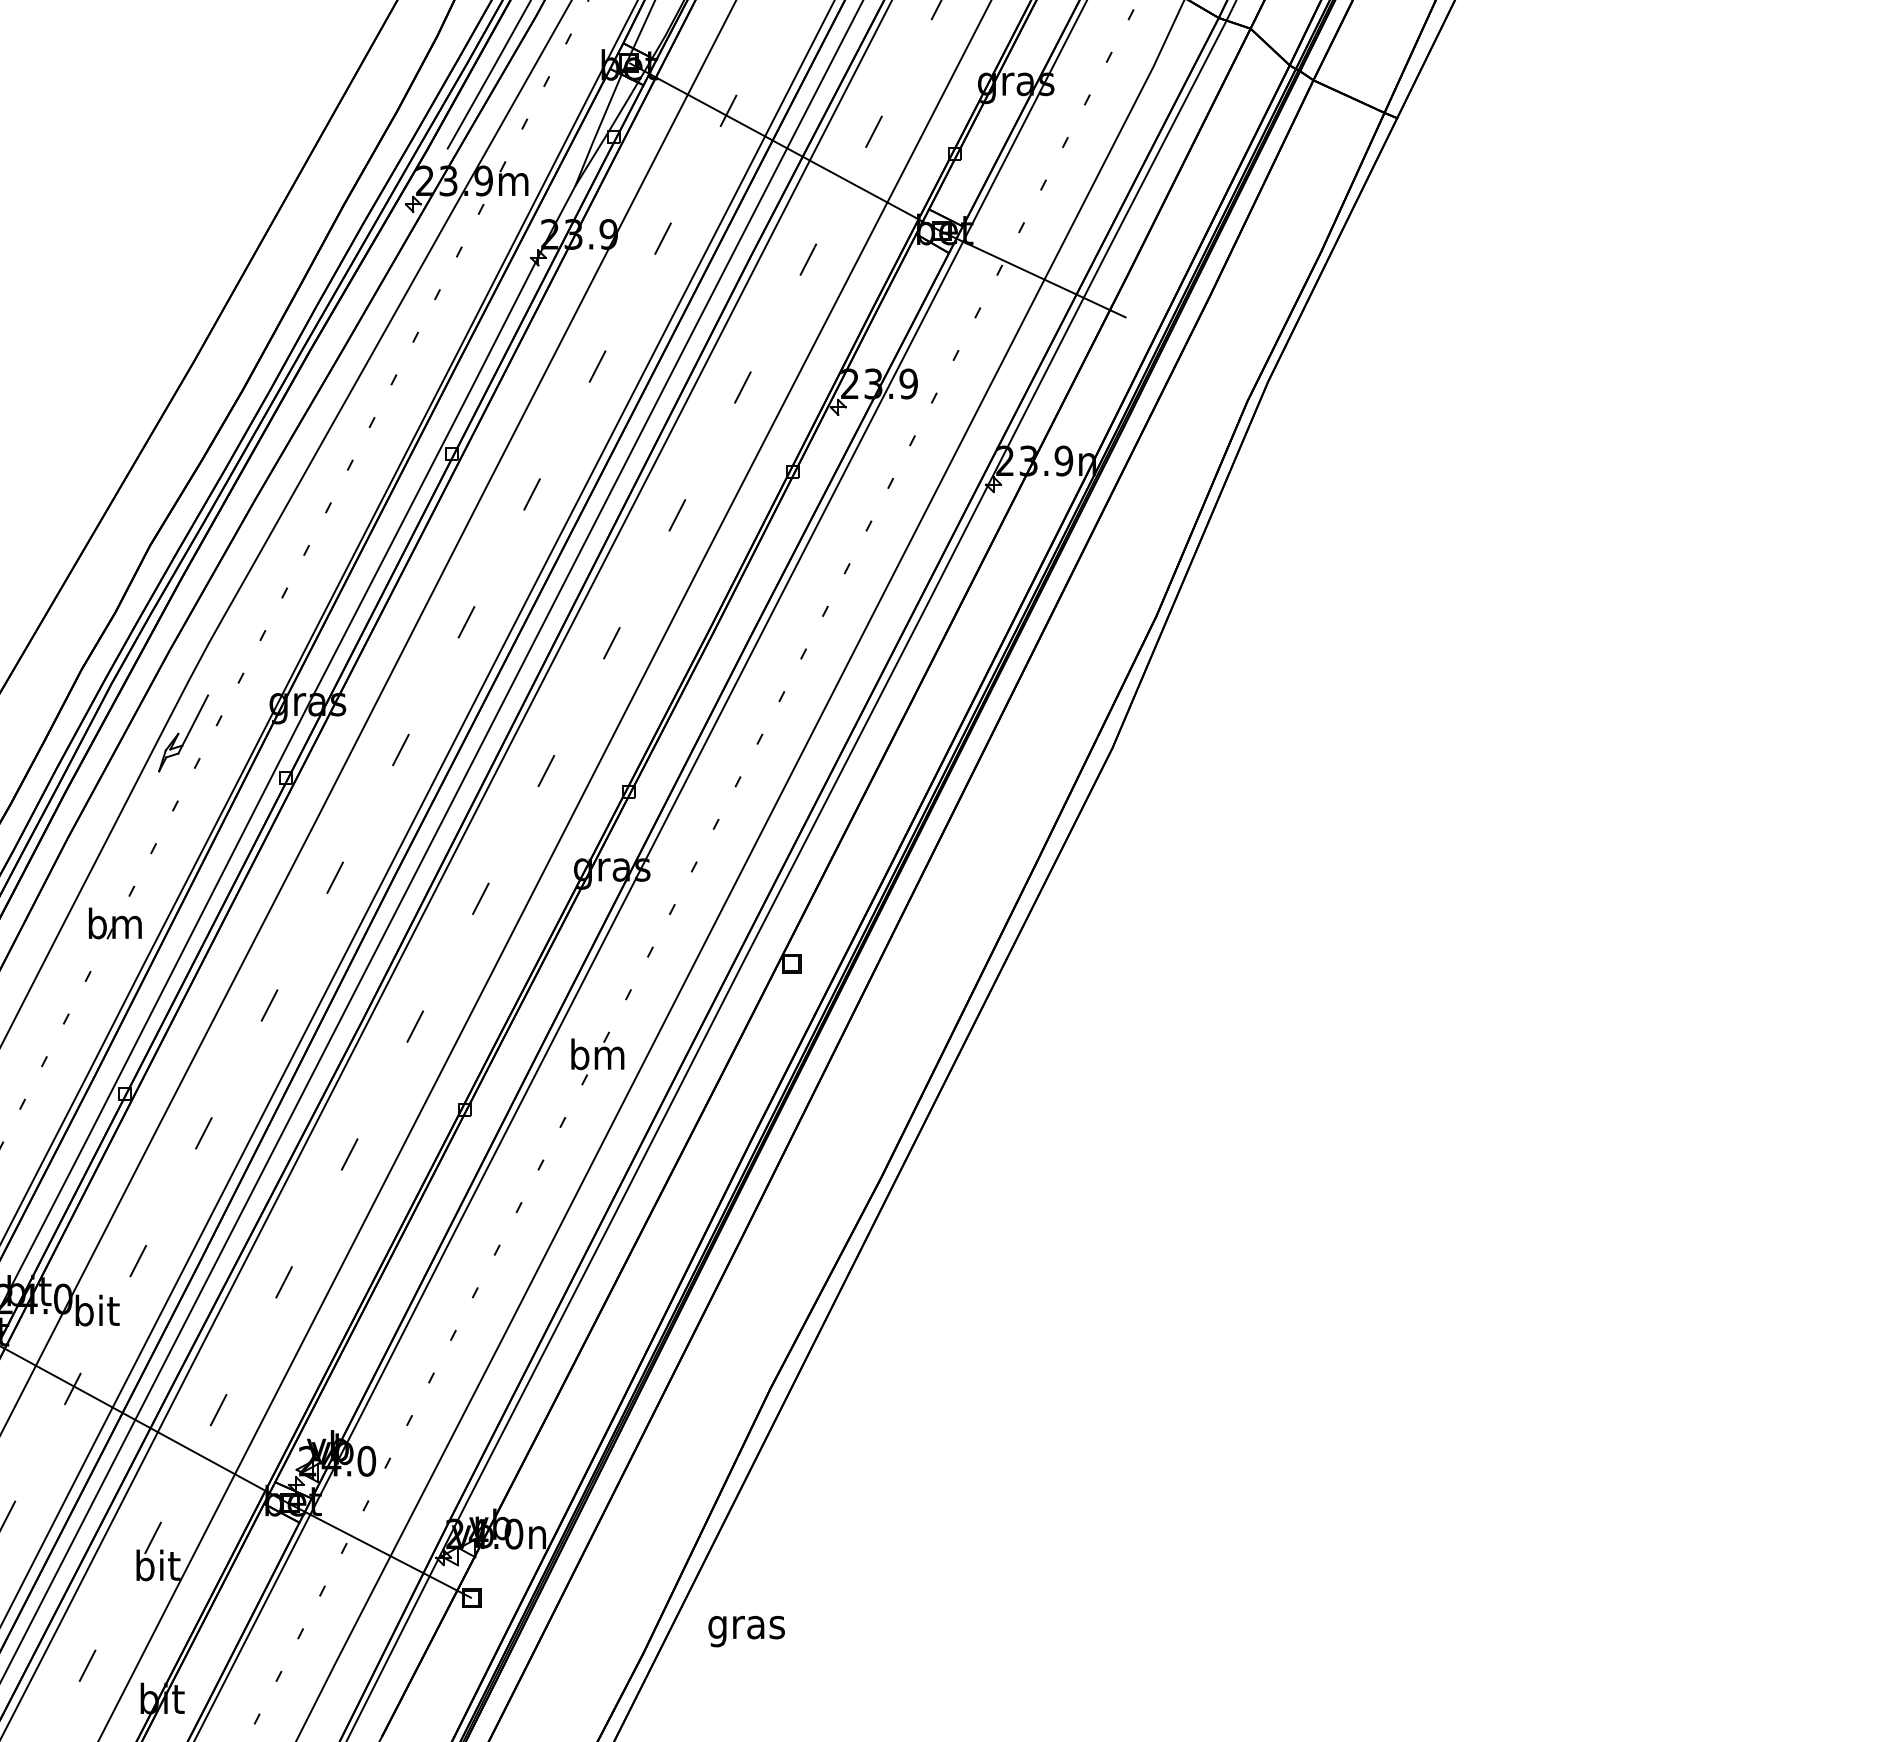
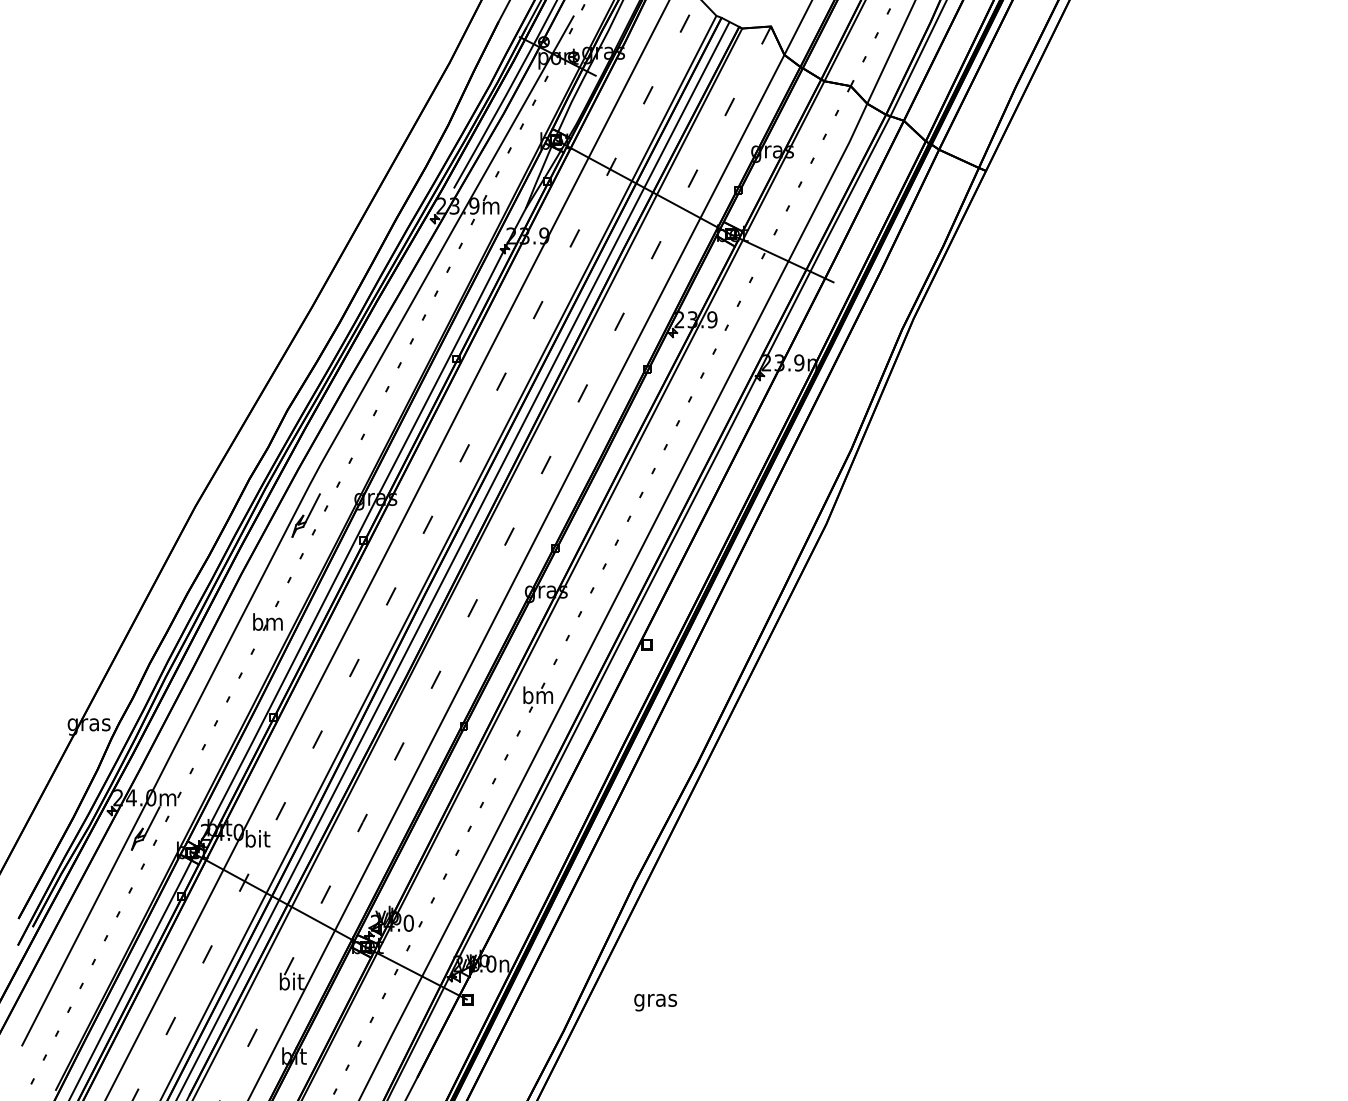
text: (746, 1631) -> (655, 1002), moved

